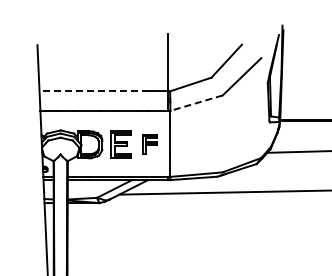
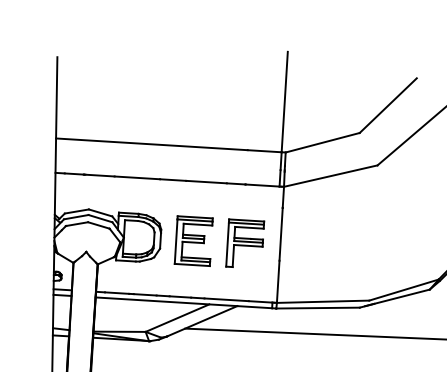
line: (93, 91) -> (150, 144), dashed -> solid
line: (196, 103) -> (330, 176), dashed -> solid
part: (149, 144) -> (243, 243), size x1.43

